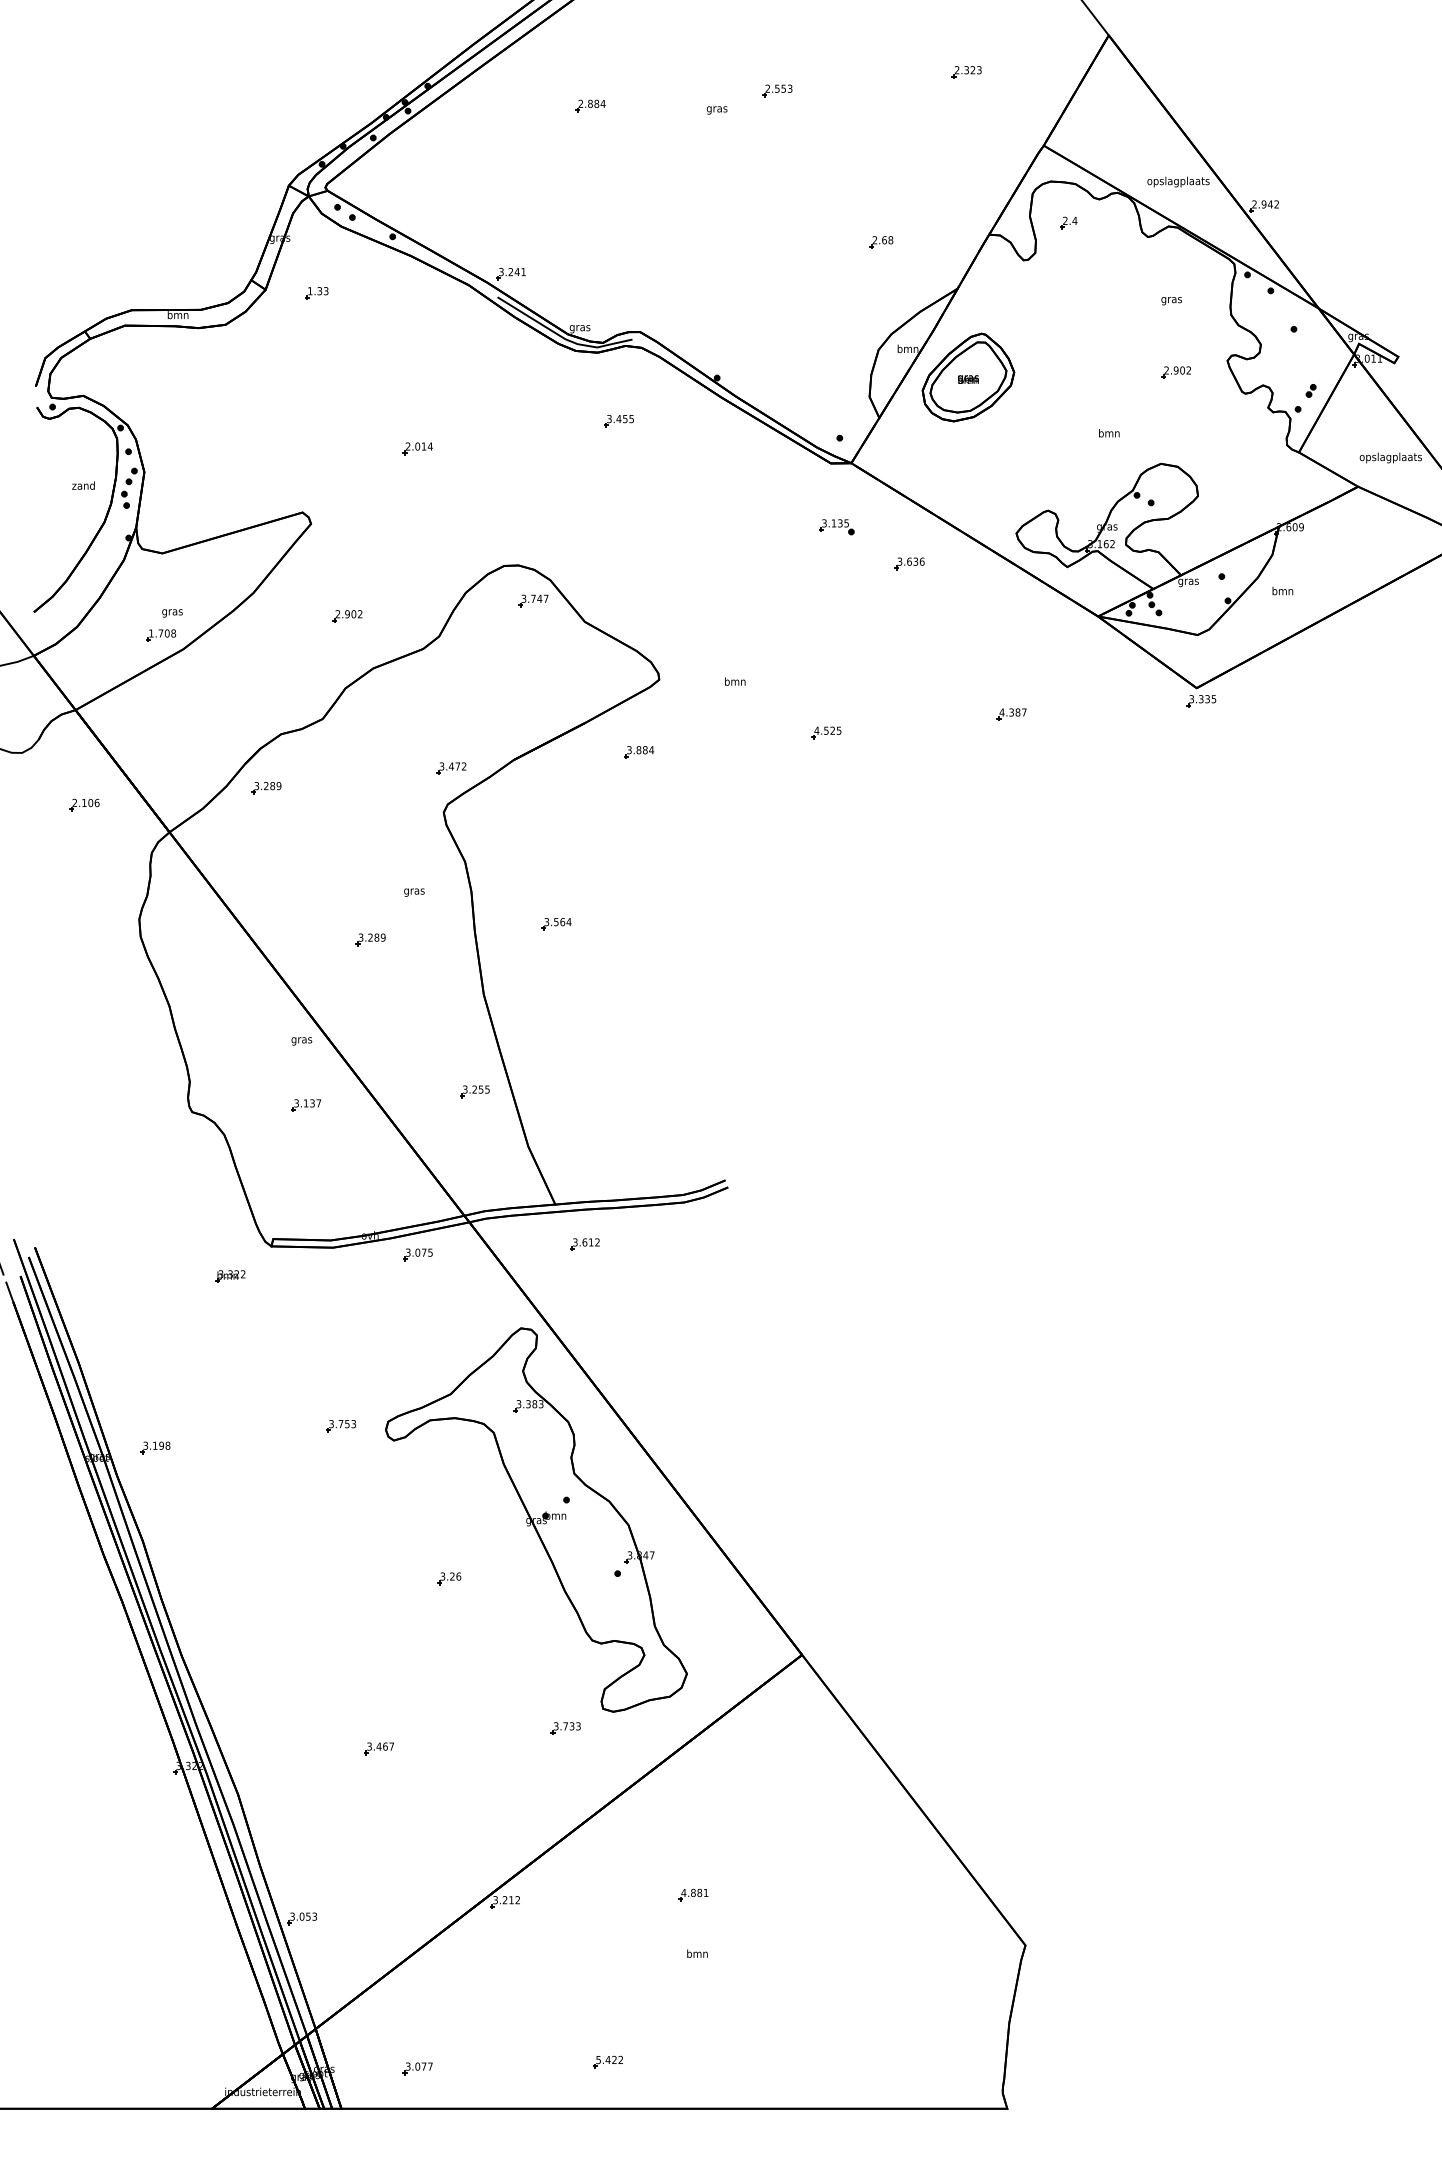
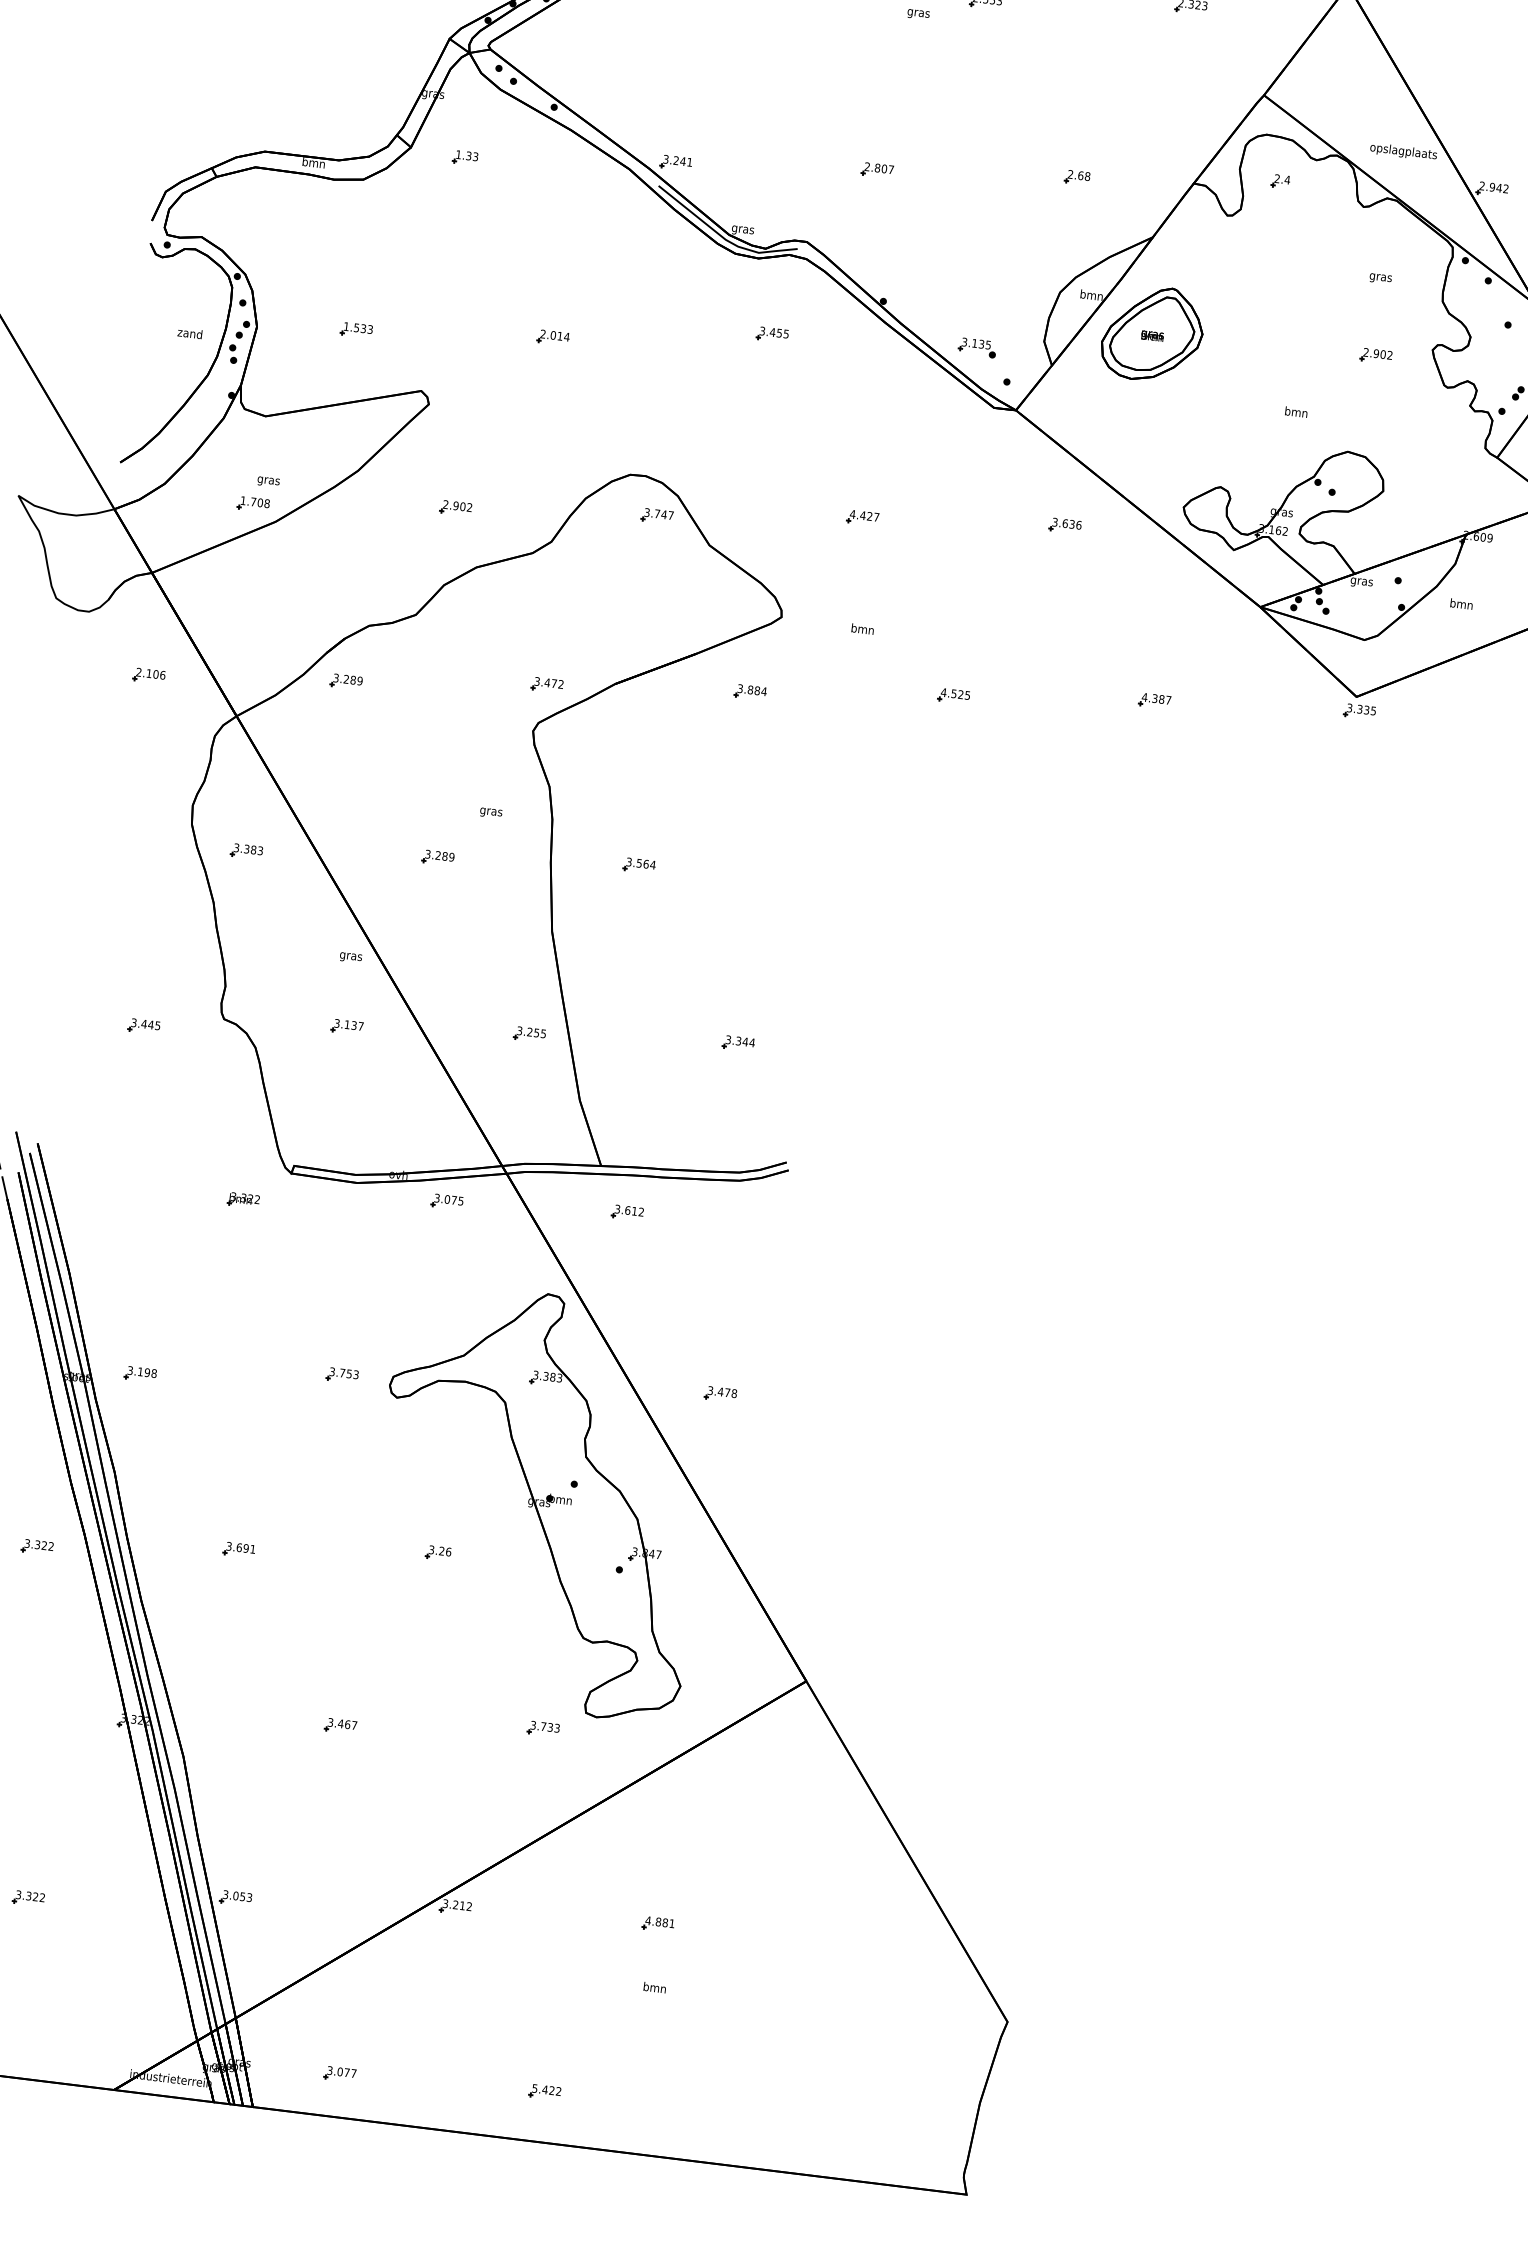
part: (696, 258) -> (876, 170), added
part: (236, 463) -> (356, 329), added
part: (836, 527) -> (976, 348), moved
part: (722, 579) -> (862, 518), added
part: (193, 955) -> (246, 851), added
part: (667, 1076) -> (738, 1043), added
part: (119, 1127) -> (144, 1026), added
part: (690, 1400) -> (720, 1393), added
part: (265, 1598) -> (238, 1550), added
part: (79, 1618) -> (36, 1547), added
part: (111, 1942) -> (28, 1898), added

